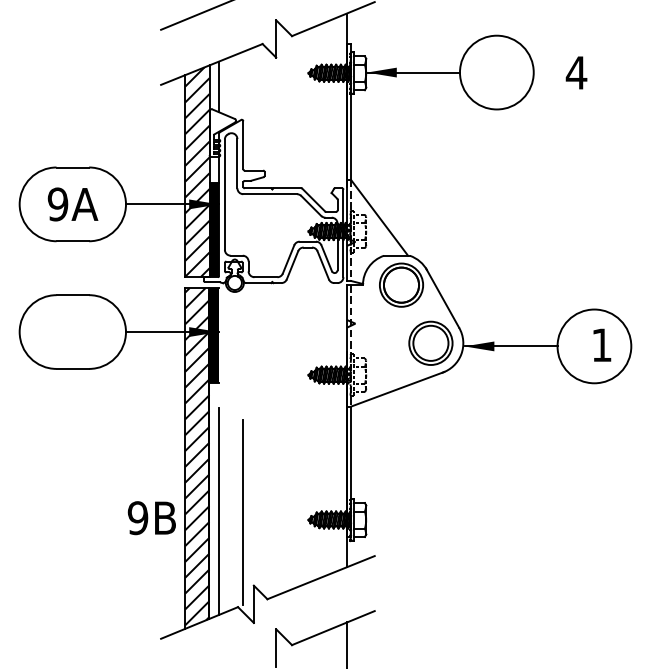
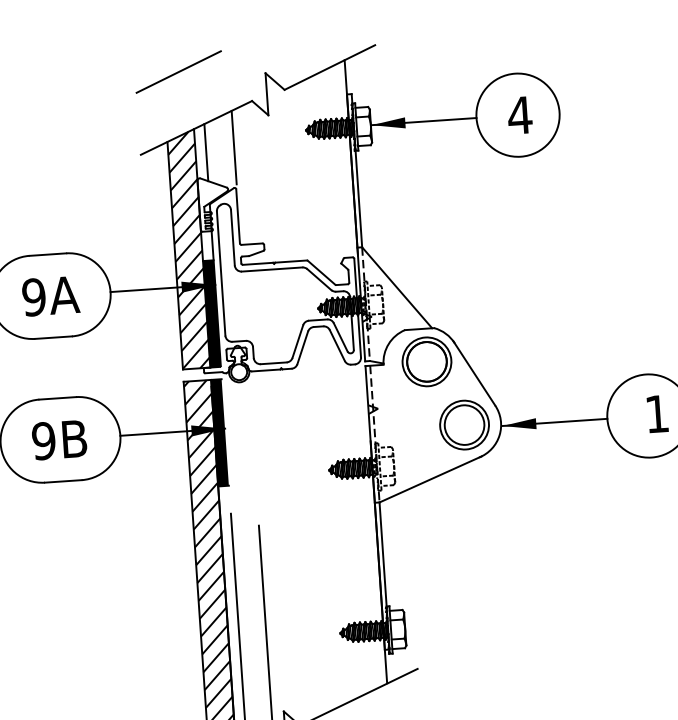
text: (576, 72) -> (519, 114), moved
line: (243, 83) -> (233, 146), added
text: (151, 518) -> (59, 440), moved

